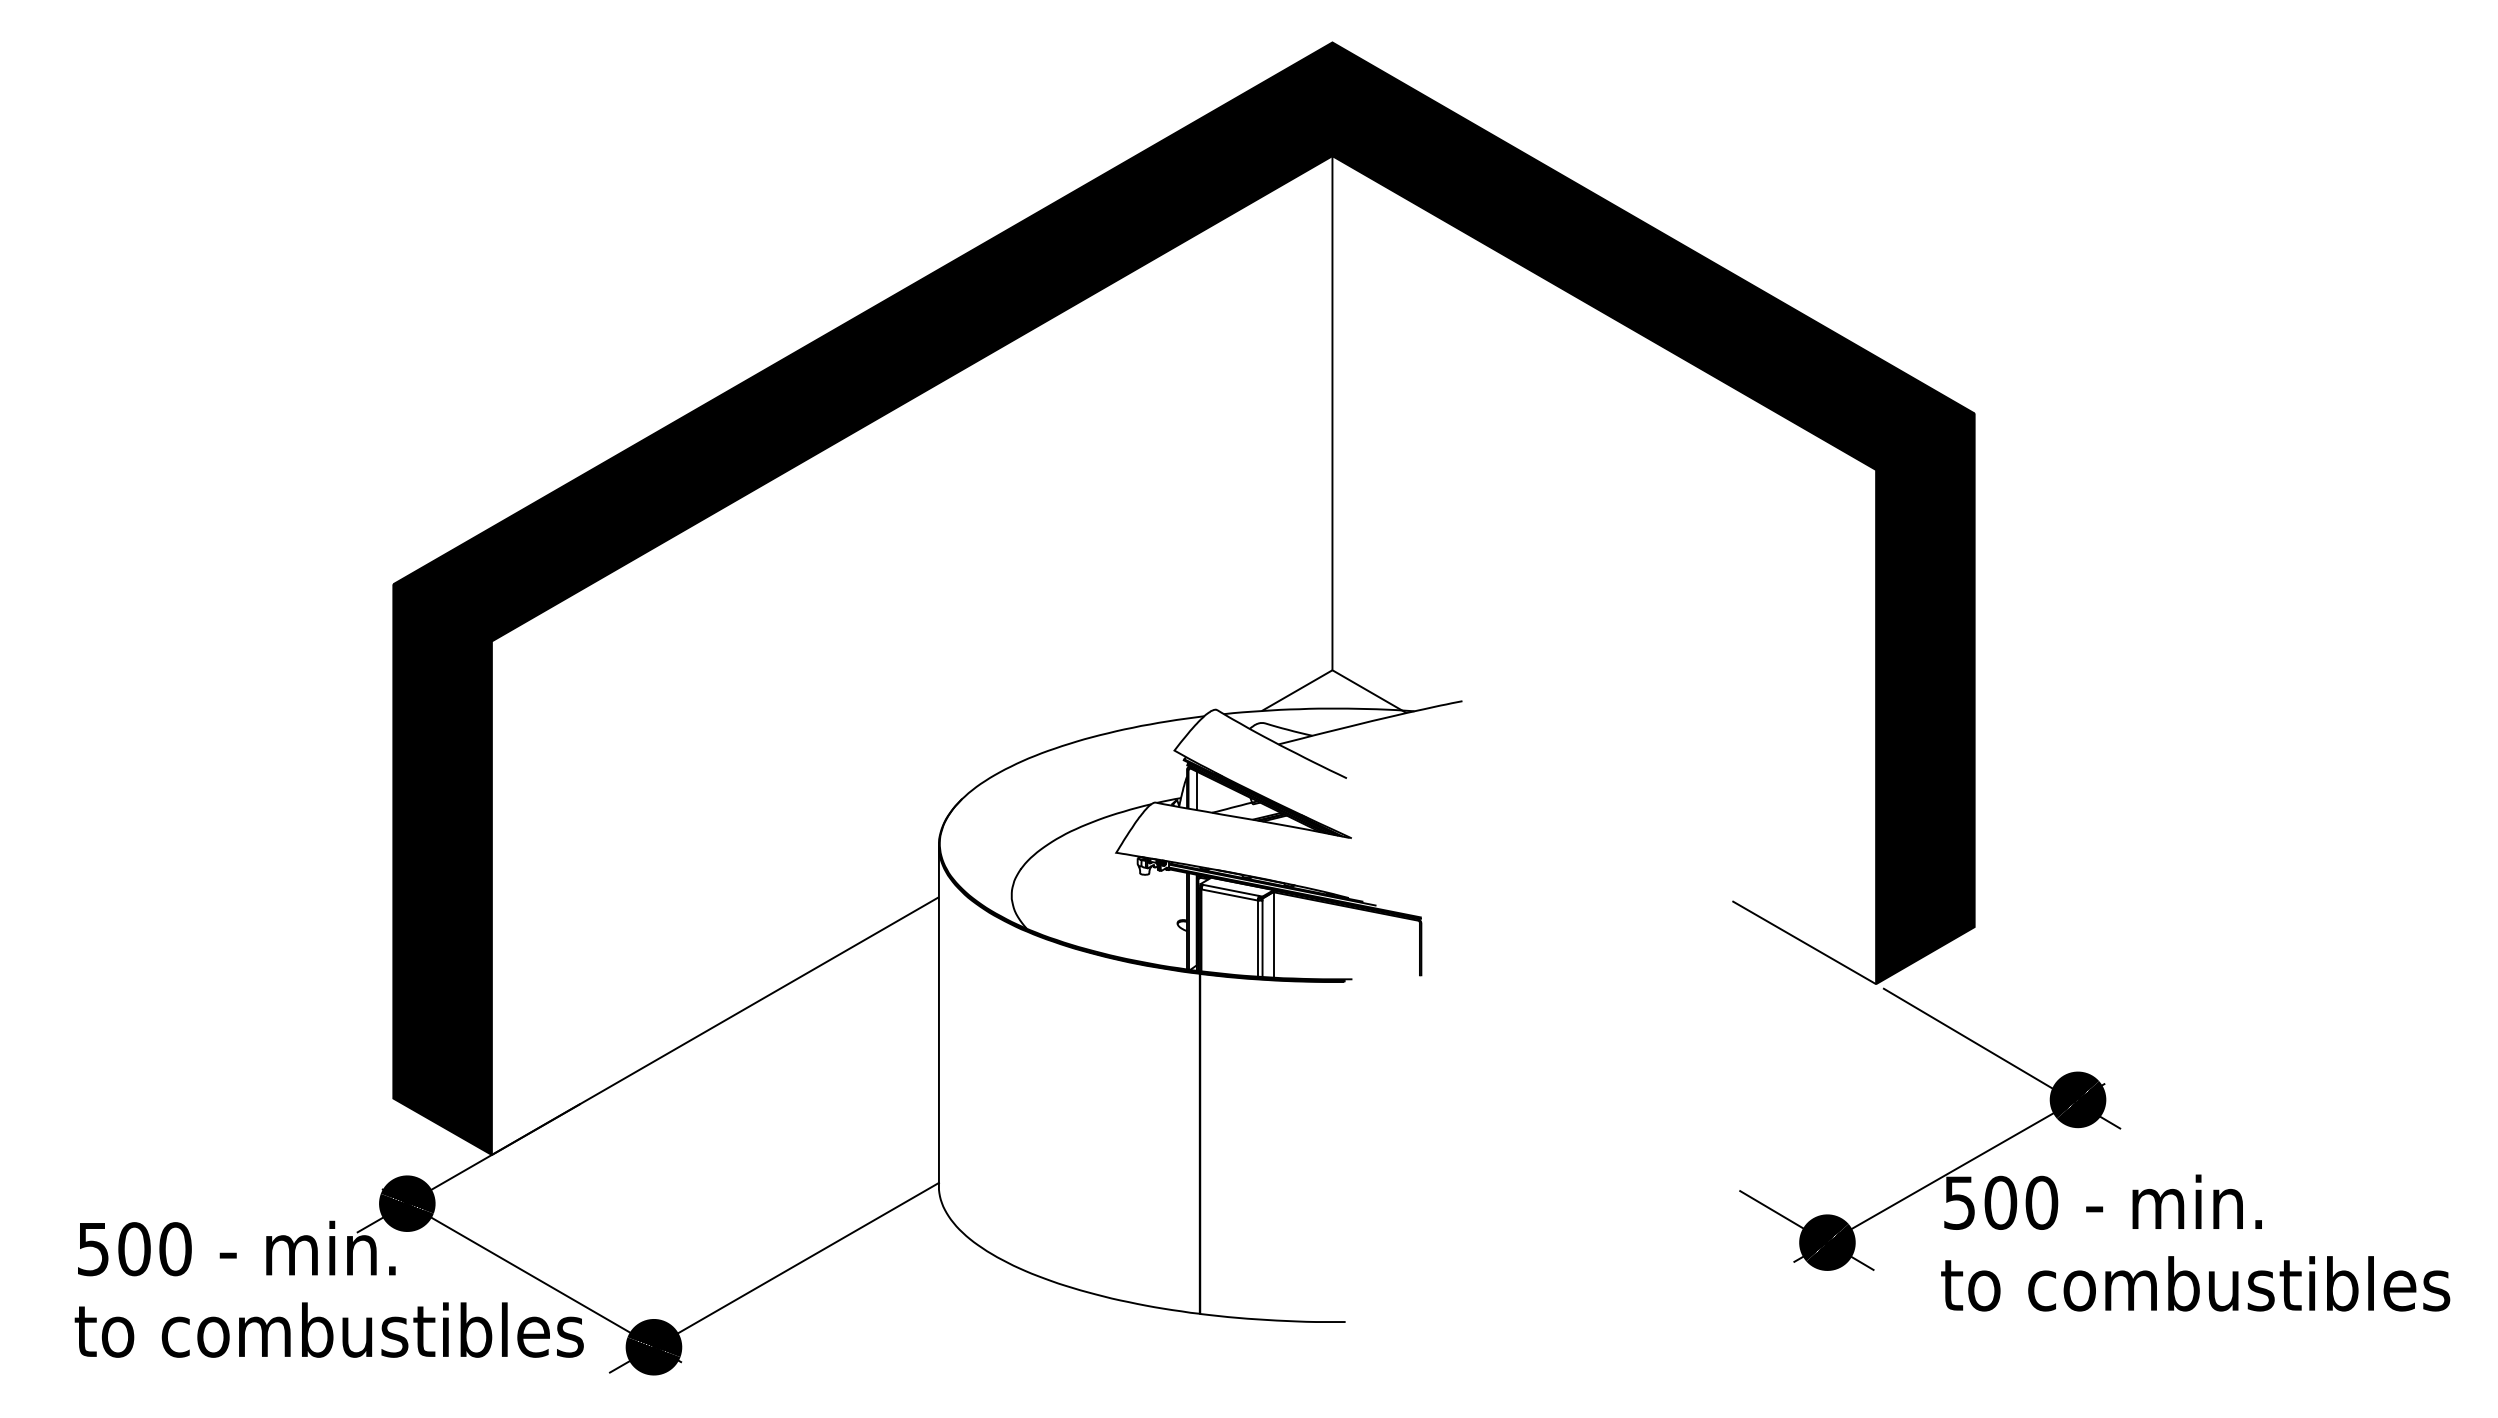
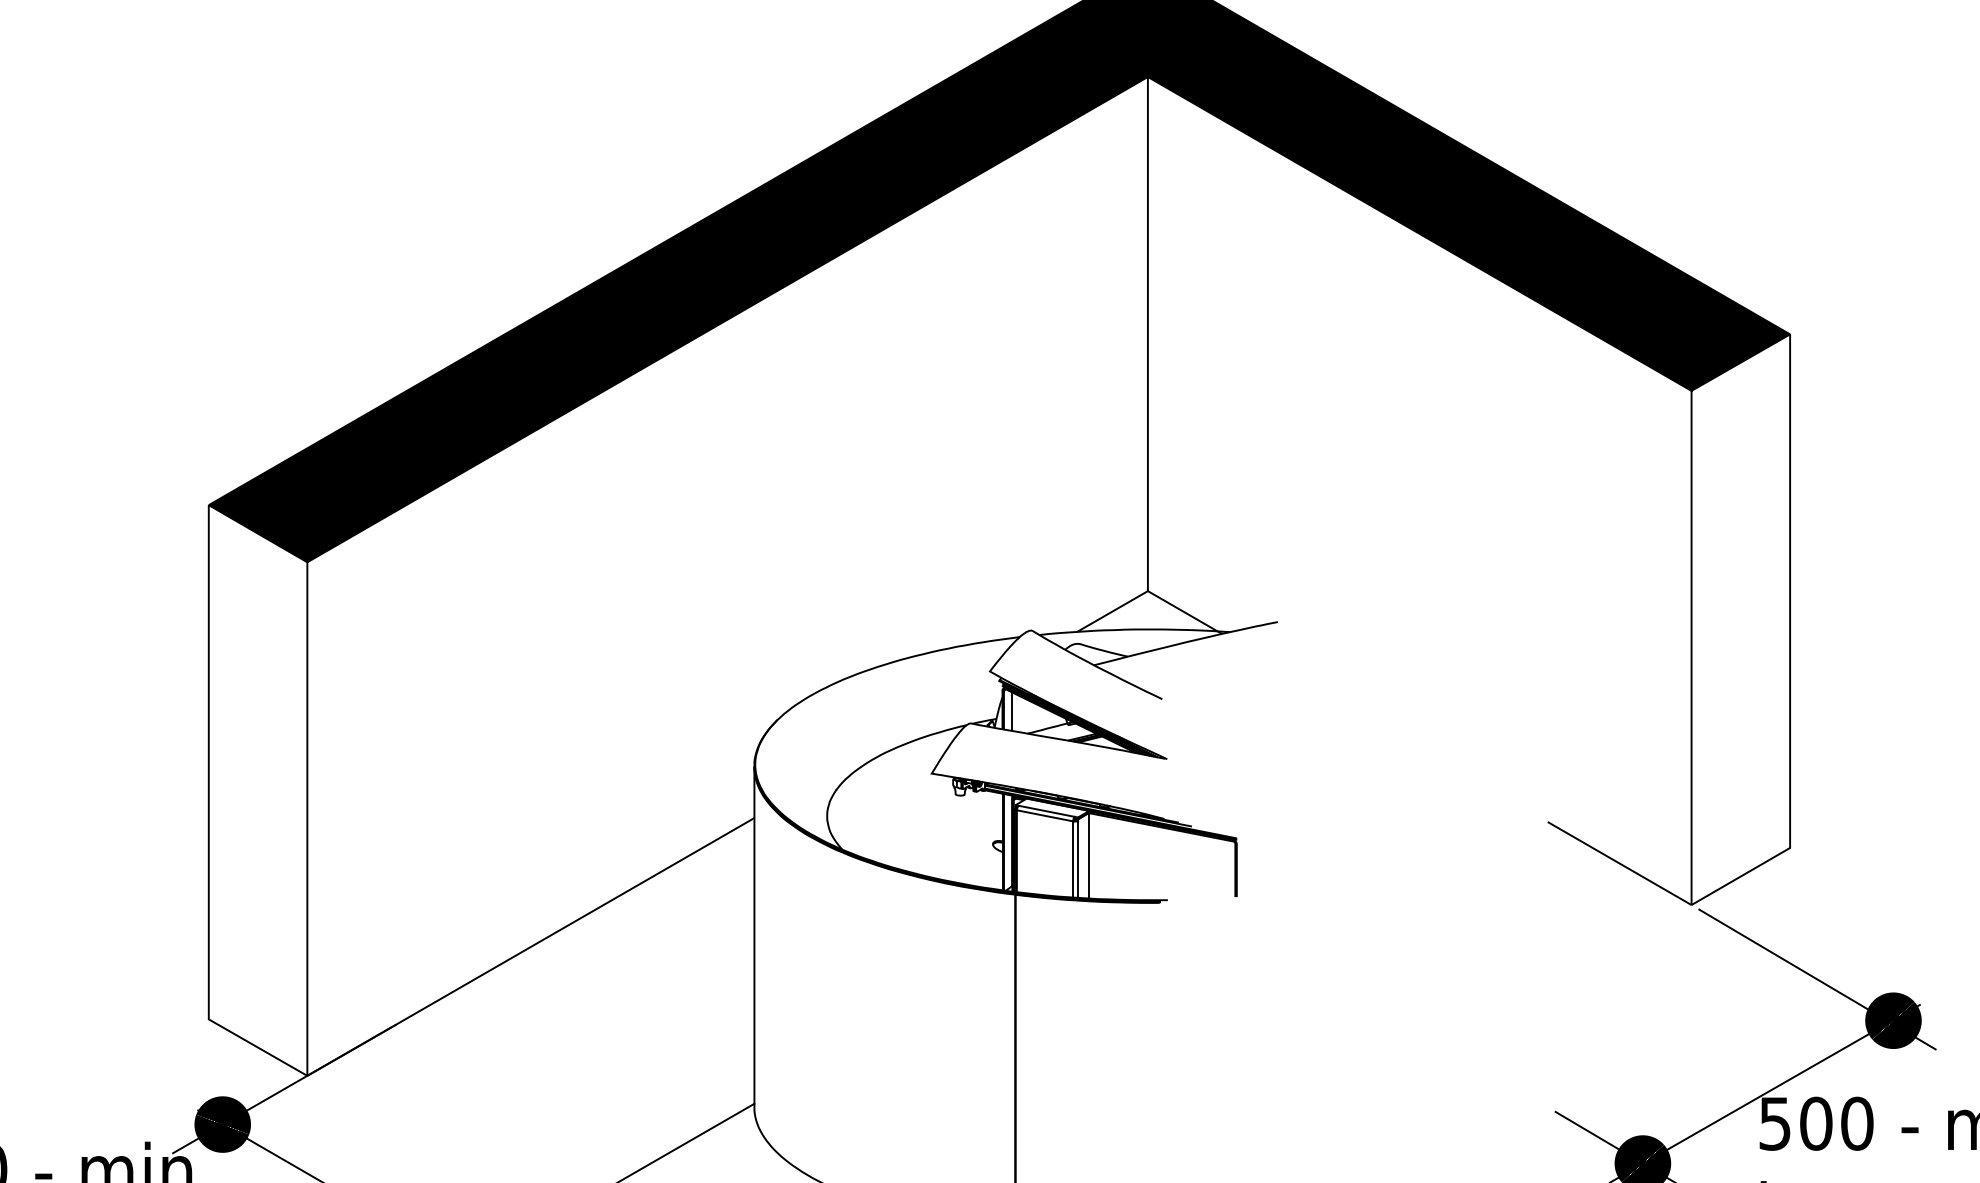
fill: (1925, 698) -> (1740, 619), removed
fill: (442, 869) -> (257, 790), removed

